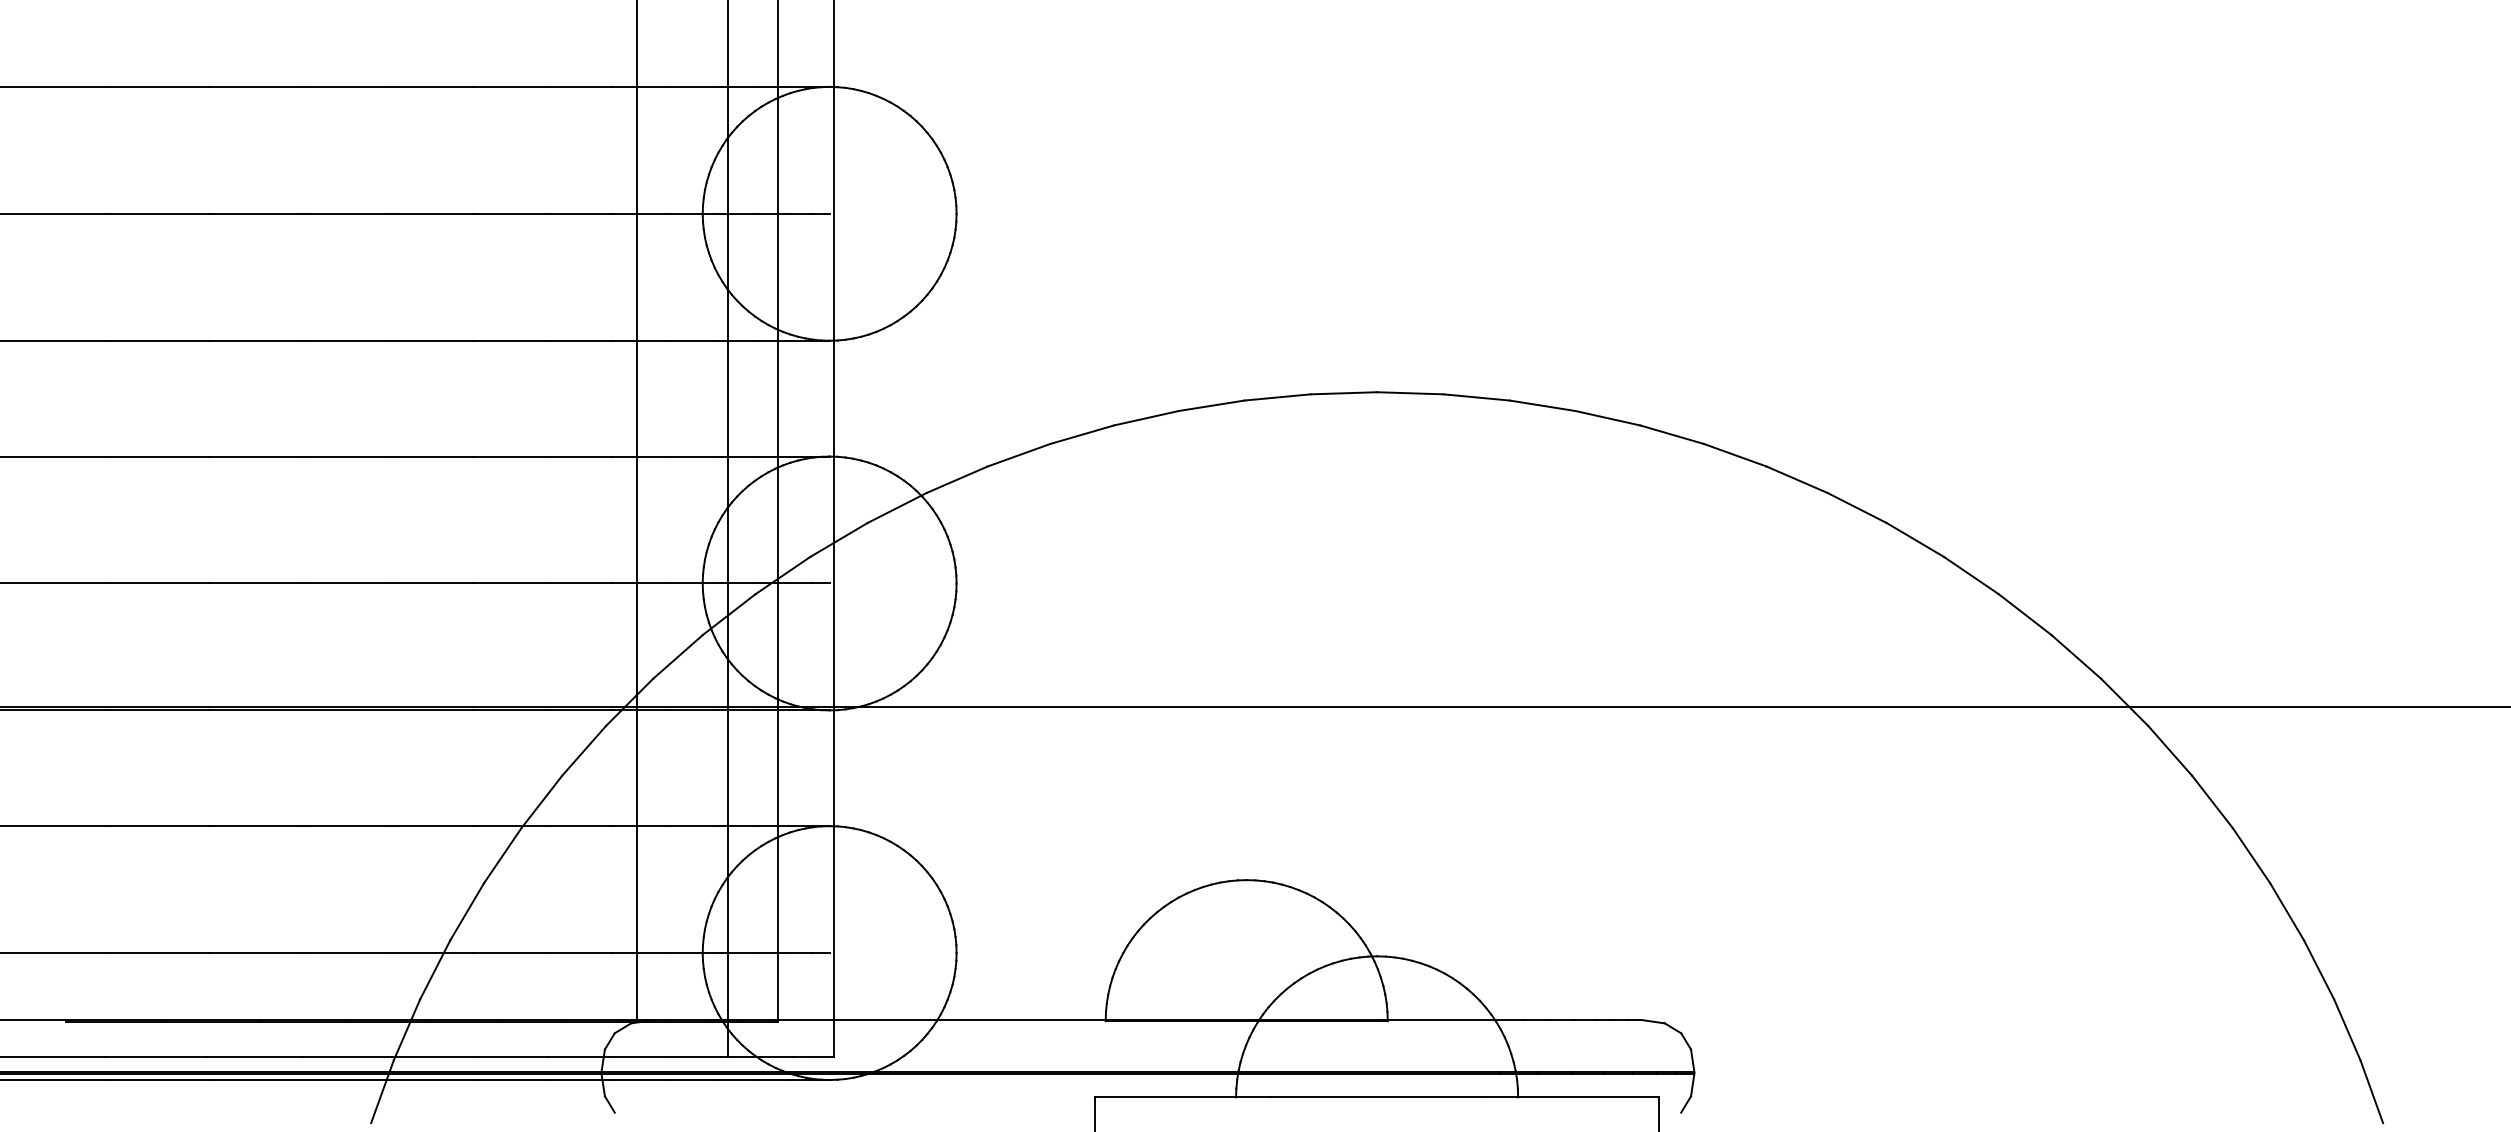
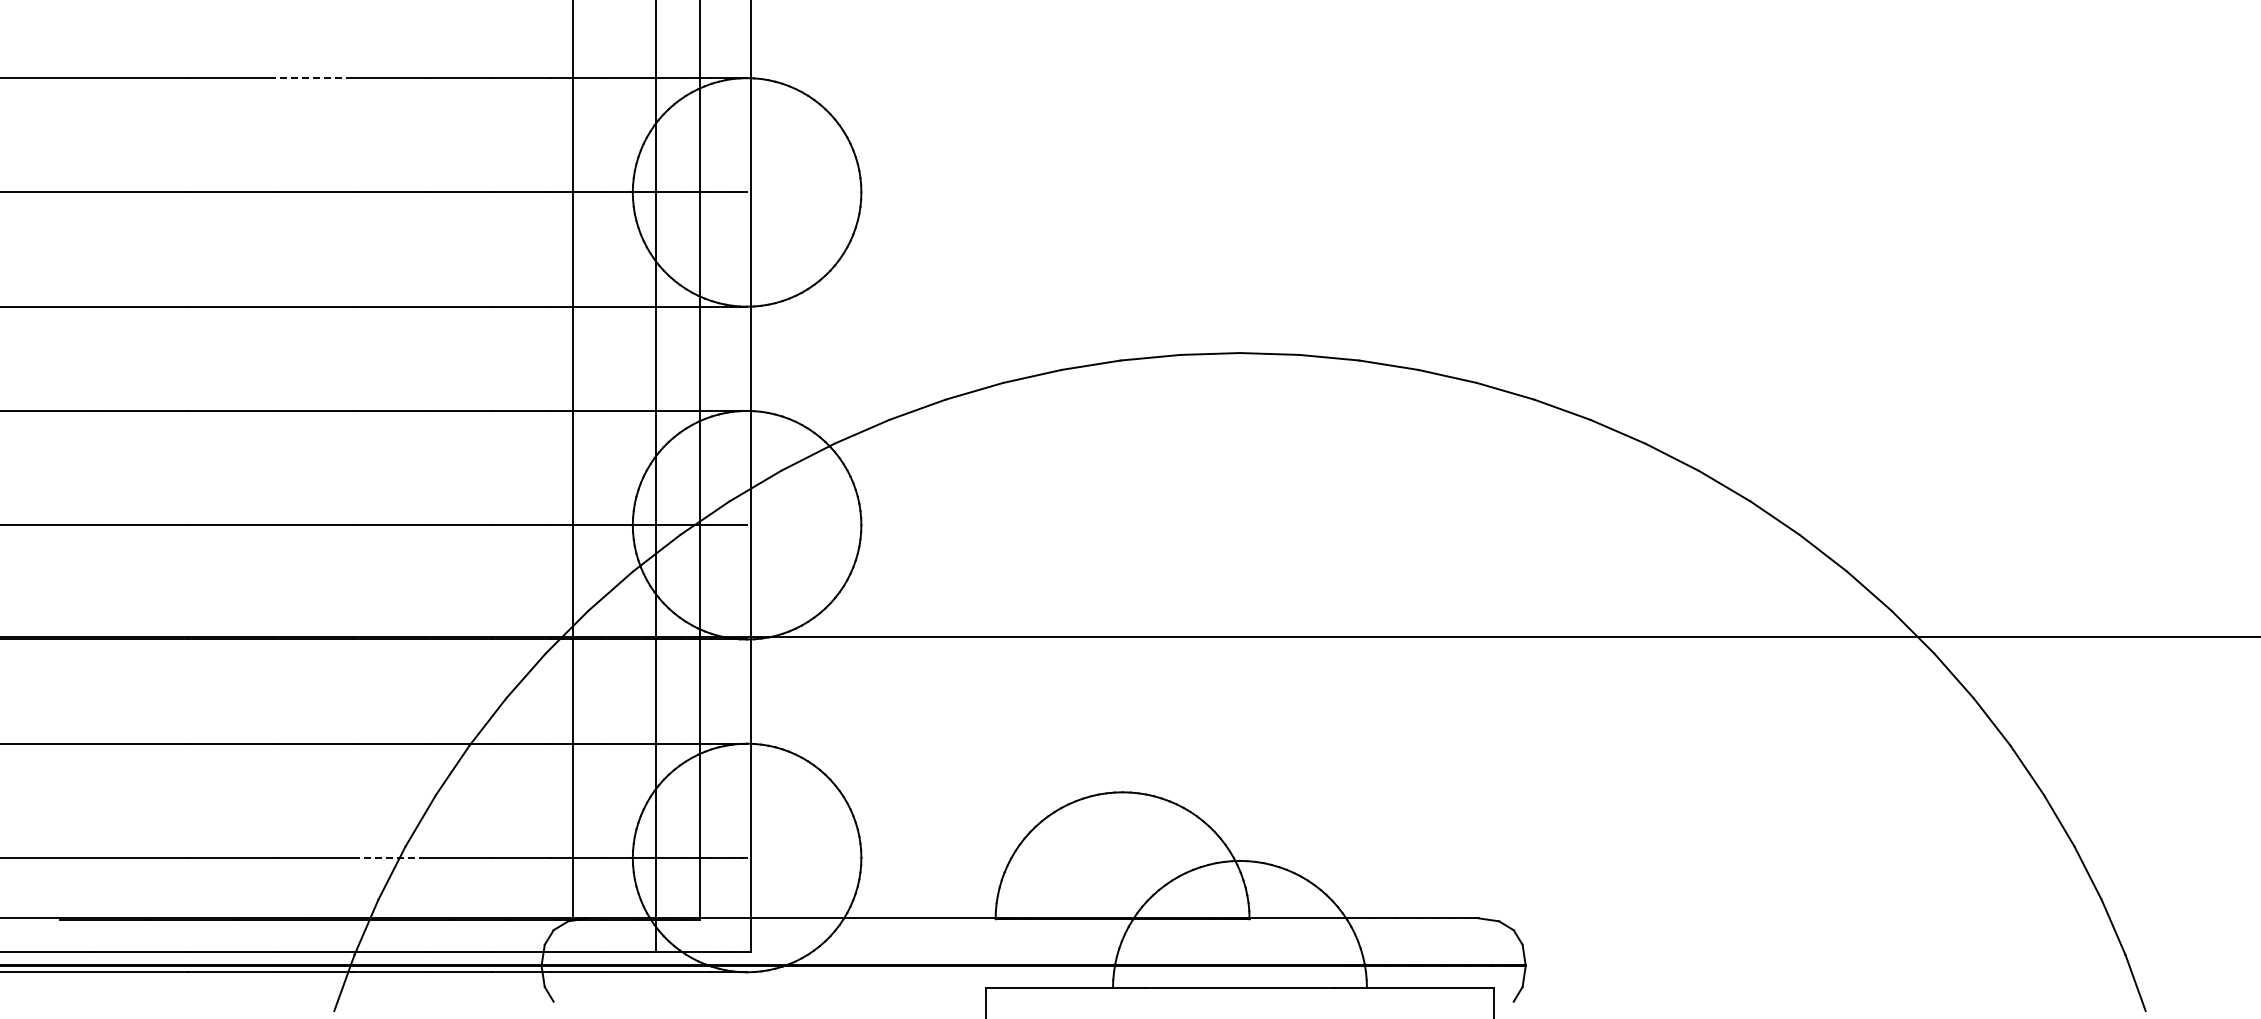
line: (348, 87) -> (313, 78), solid -> dashed
line: (431, 953) -> (388, 858), solid -> dashed

